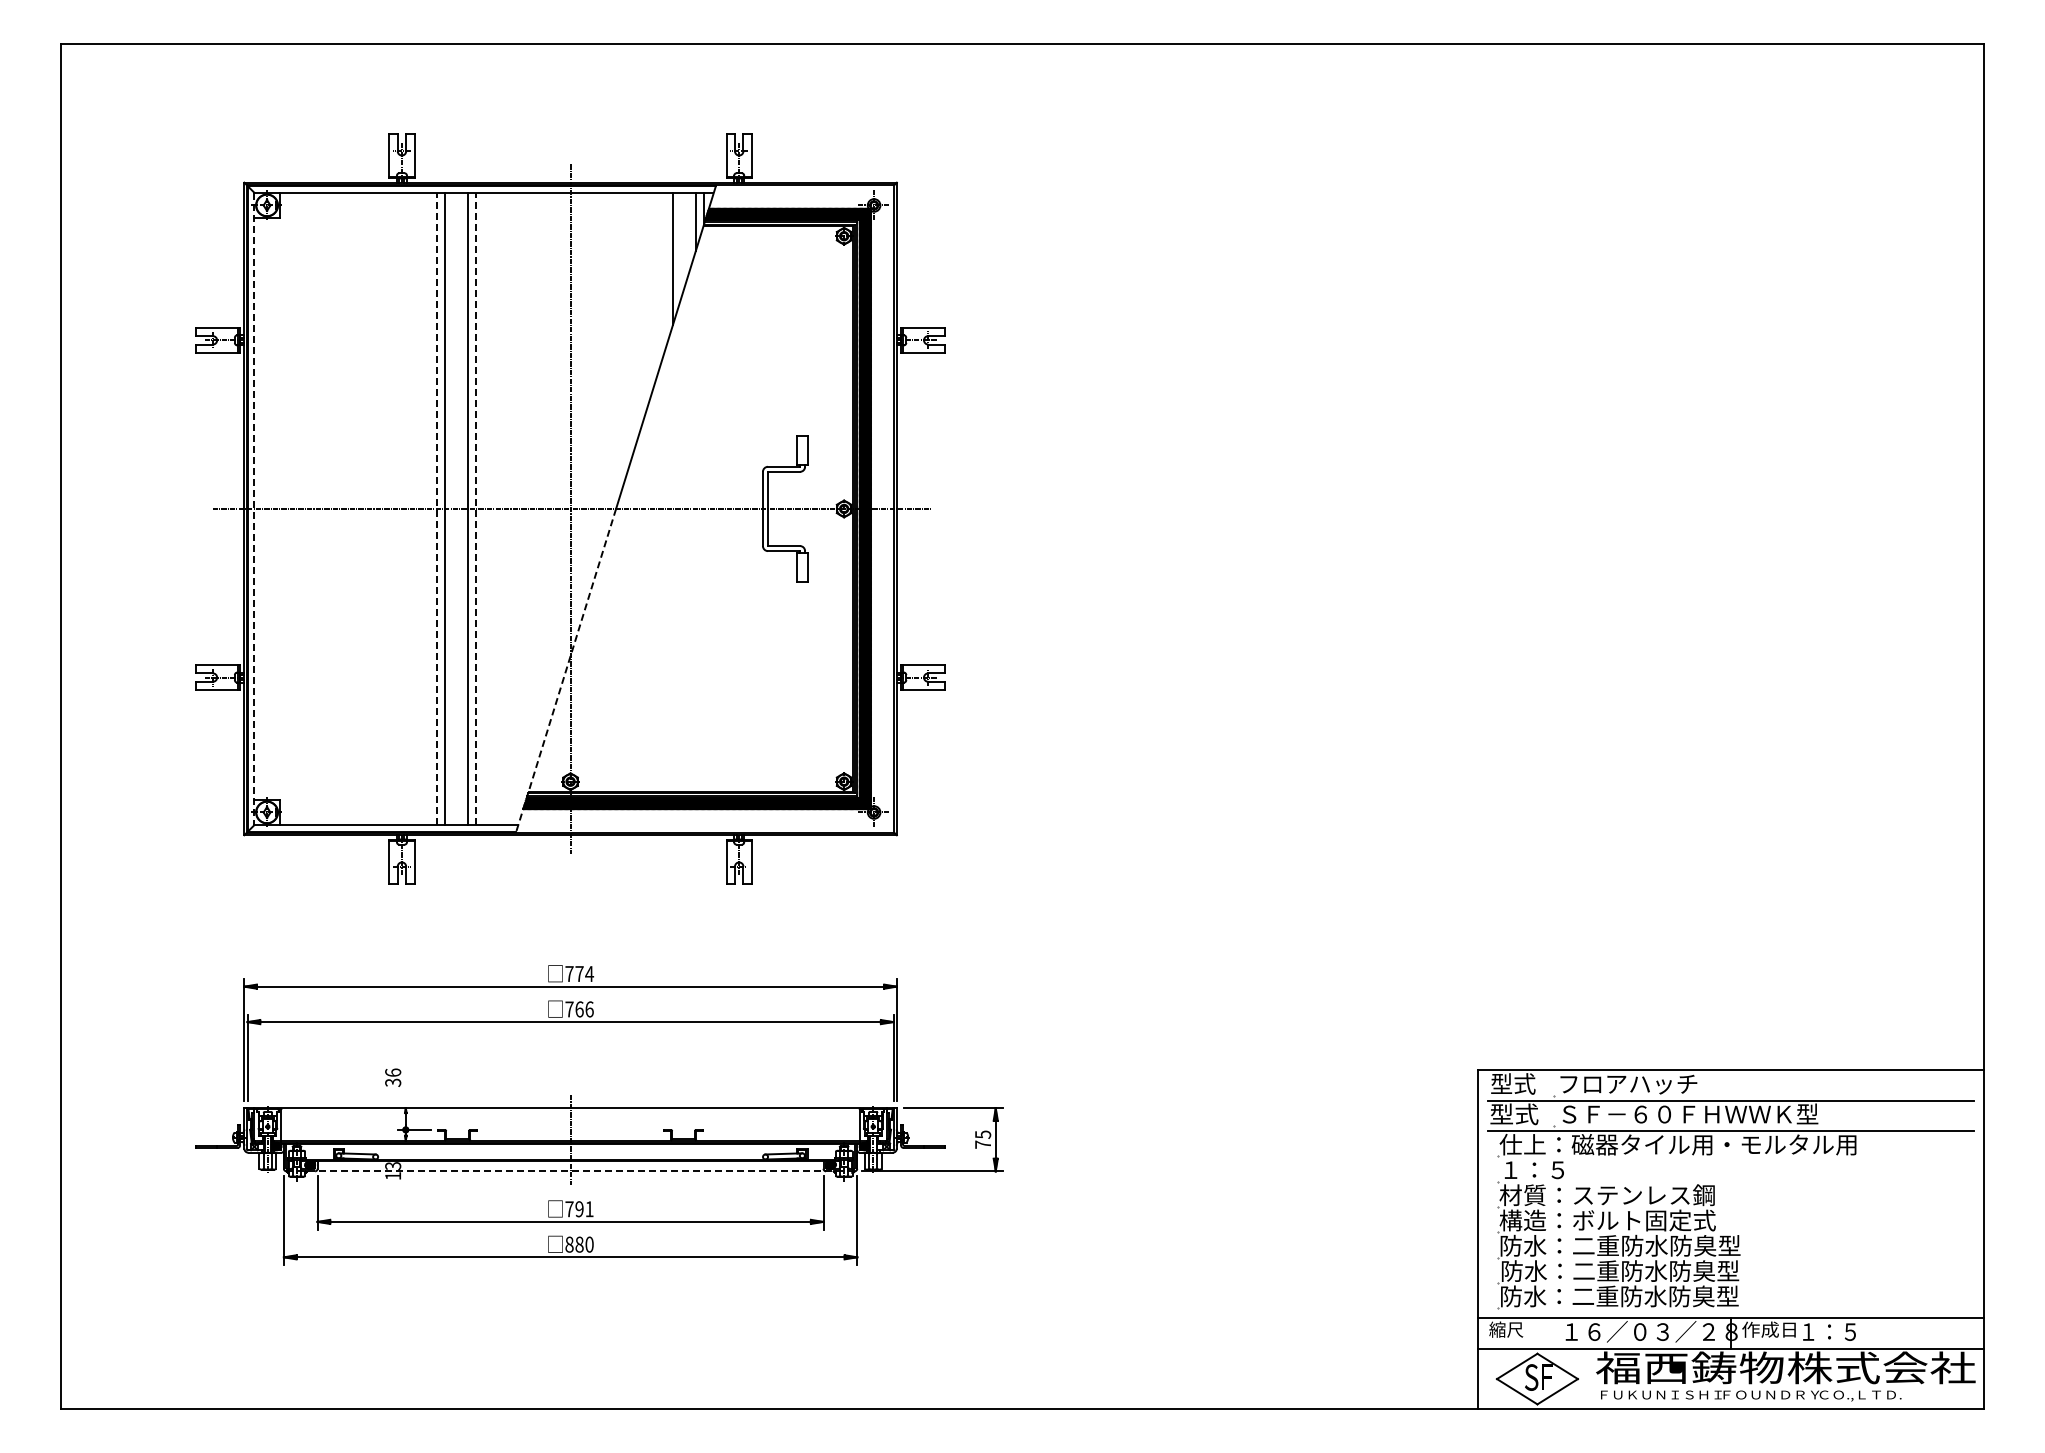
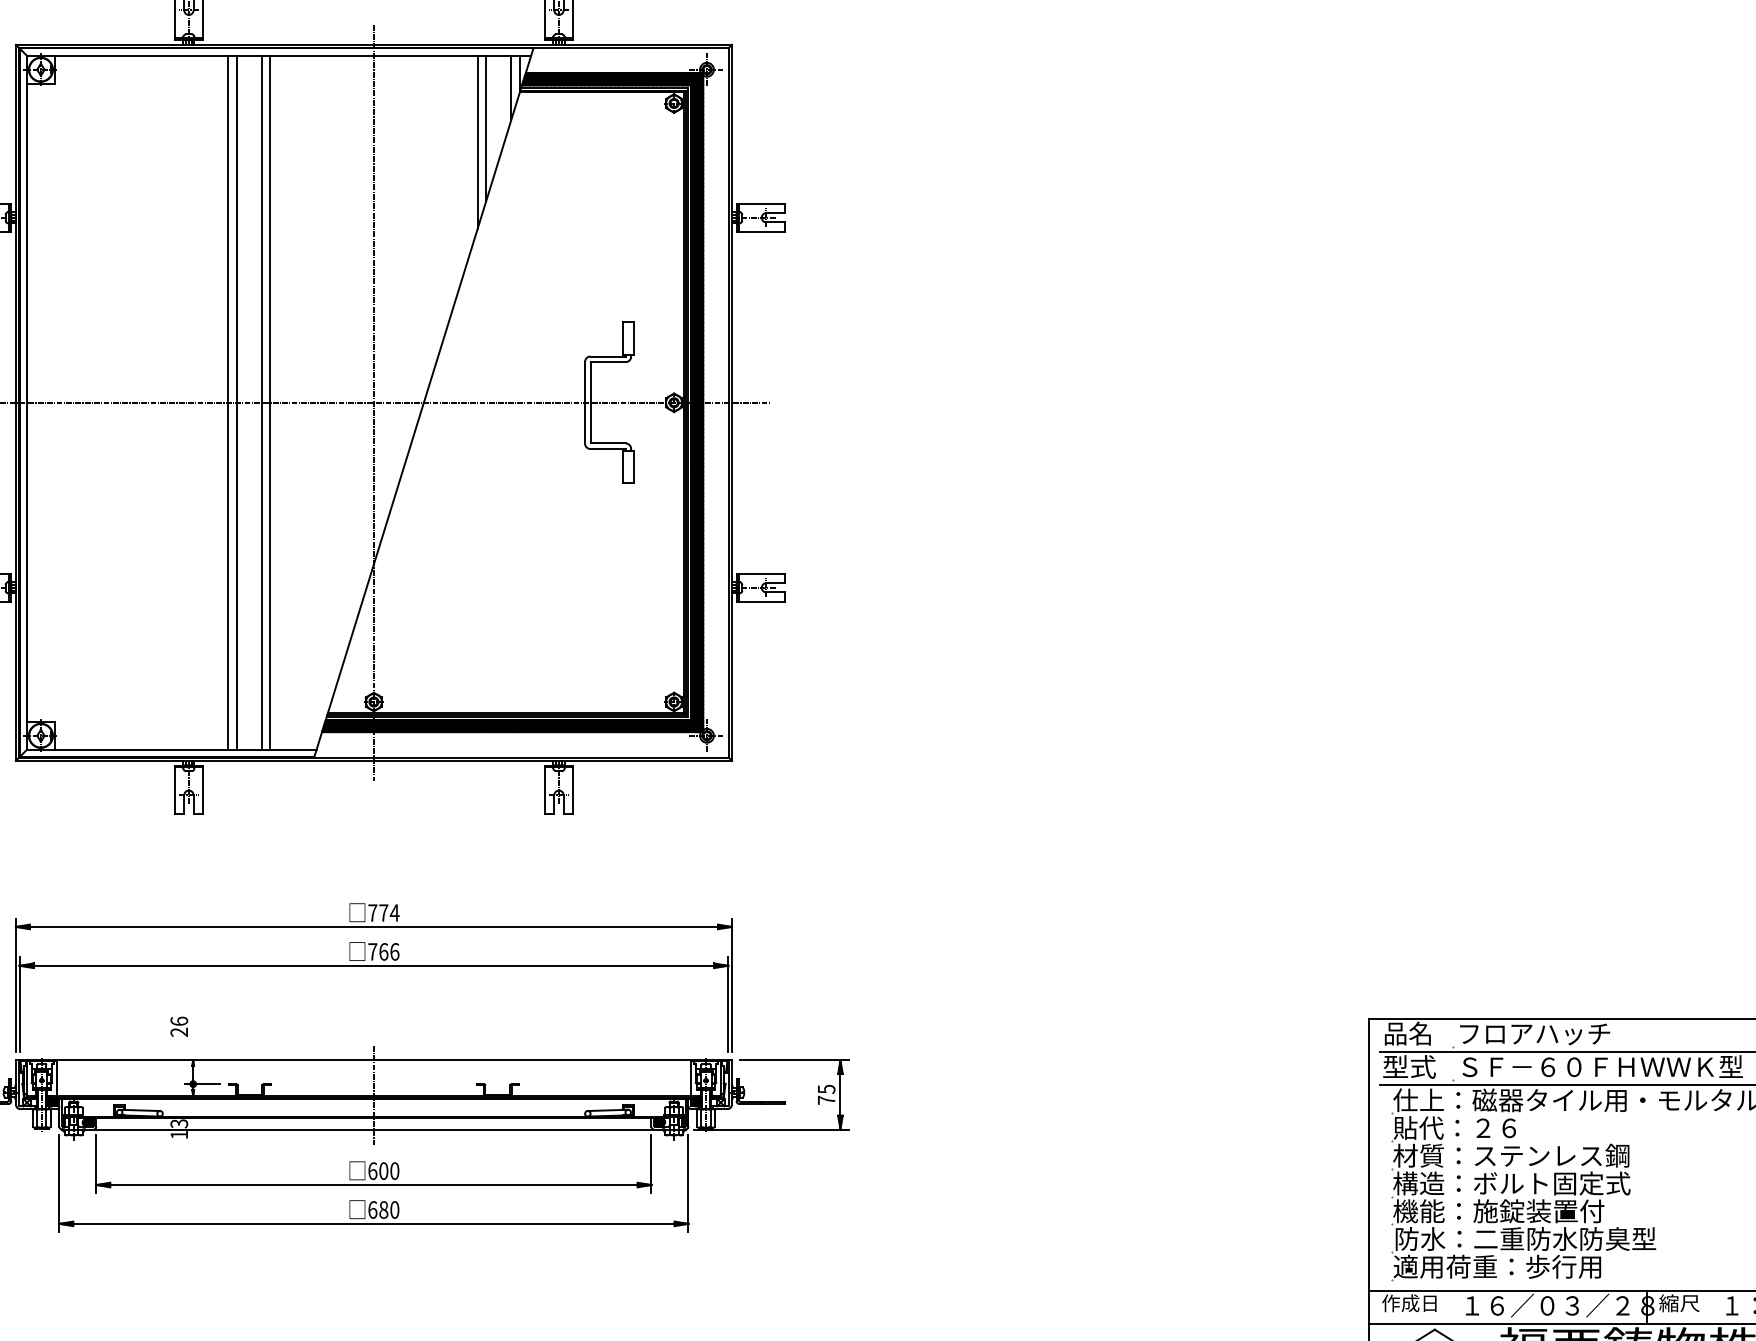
line: (665, 271) -> (478, 142), added
line: (437, 508) -> (227, 402), dashed -> solid
line: (476, 508) -> (270, 402), dashed -> solid
line: (254, 509) -> (27, 403), dashed -> solid
line: (566, 670) -> (369, 580), dashed -> solid
text: (393, 1082) -> (179, 1032), 36 -> 26
text: (1513, 1083) -> (1408, 1033), 型式 -> 品名
text: (1555, 1169) -> (1454, 1127), １：５ -> 貼代：２６
line: (571, 1171) -> (374, 1129), dashed -> solid
text: (579, 1209) -> (383, 1171), 791 -> 600
text: (569, 1244) -> (372, 1209), 880 -> 680
text: (1619, 1245) -> (1524, 1210), 防水：二重防水防臭型 -> 機能：施錠装置付
text: (1619, 1296) -> (1524, 1266), 防水：二重防水防臭型 -> 適用荷重：歩行用
text: (1513, 1329) -> (1408, 1303), 縮尺 -> 作成日
text: (1768, 1329) -> (1688, 1303), 作成日 -> 縮尺

